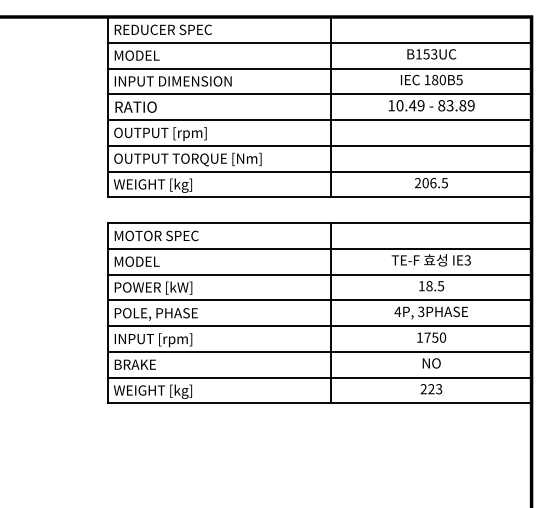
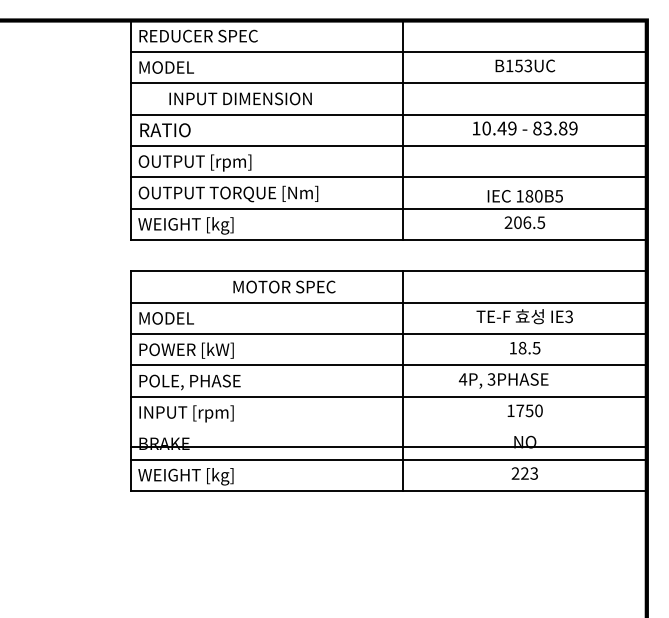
text: (431, 80) -> (524, 196), moved
text: (173, 81) -> (240, 98), moved
text: (156, 235) -> (284, 286), moved
text: (431, 312) -> (503, 380), moved
line: (319, 352) -> (388, 447), moved

